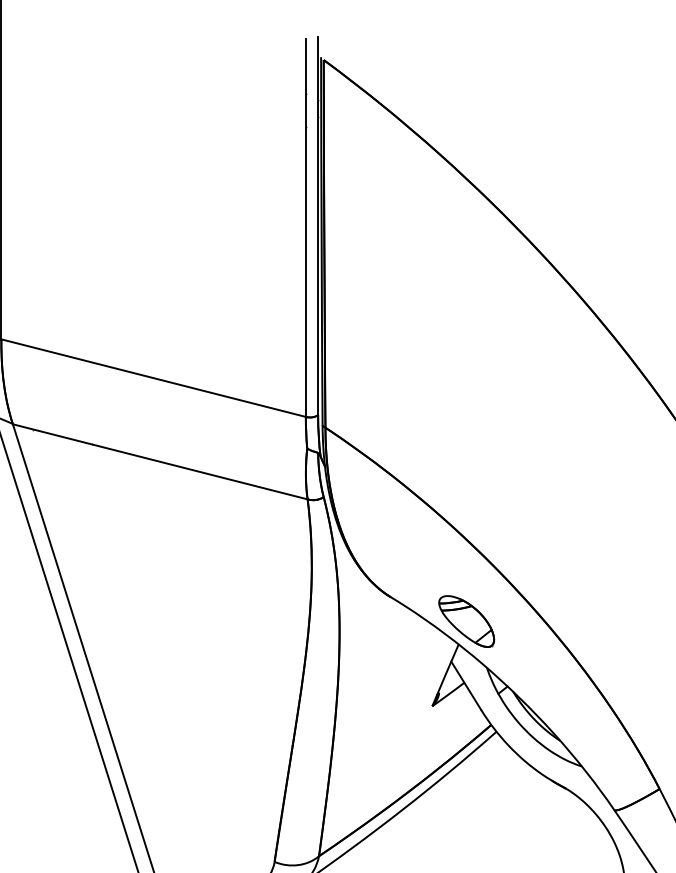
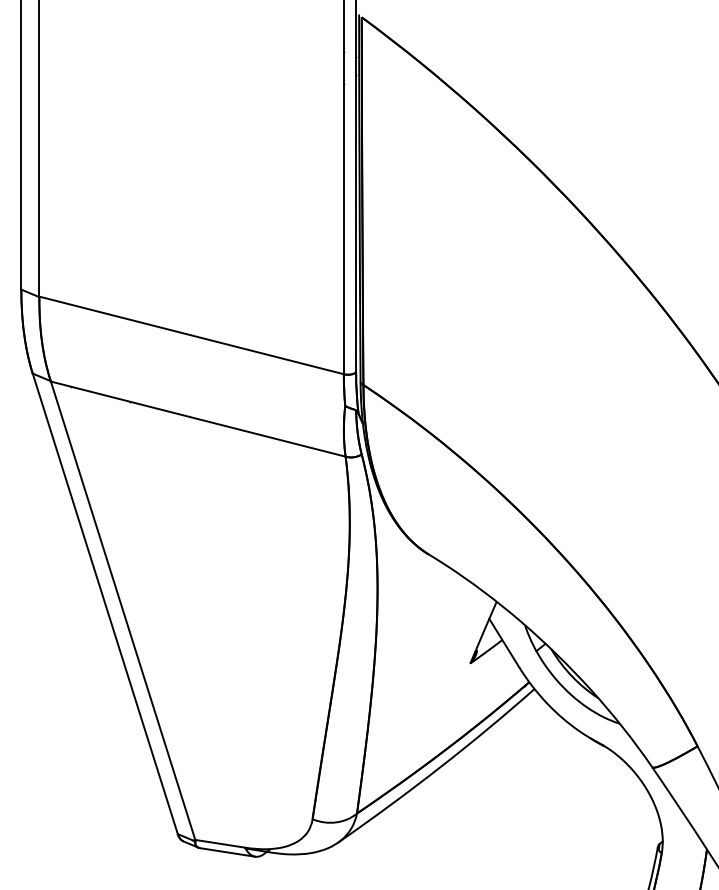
part: (466, 621) -> (504, 578), removed

